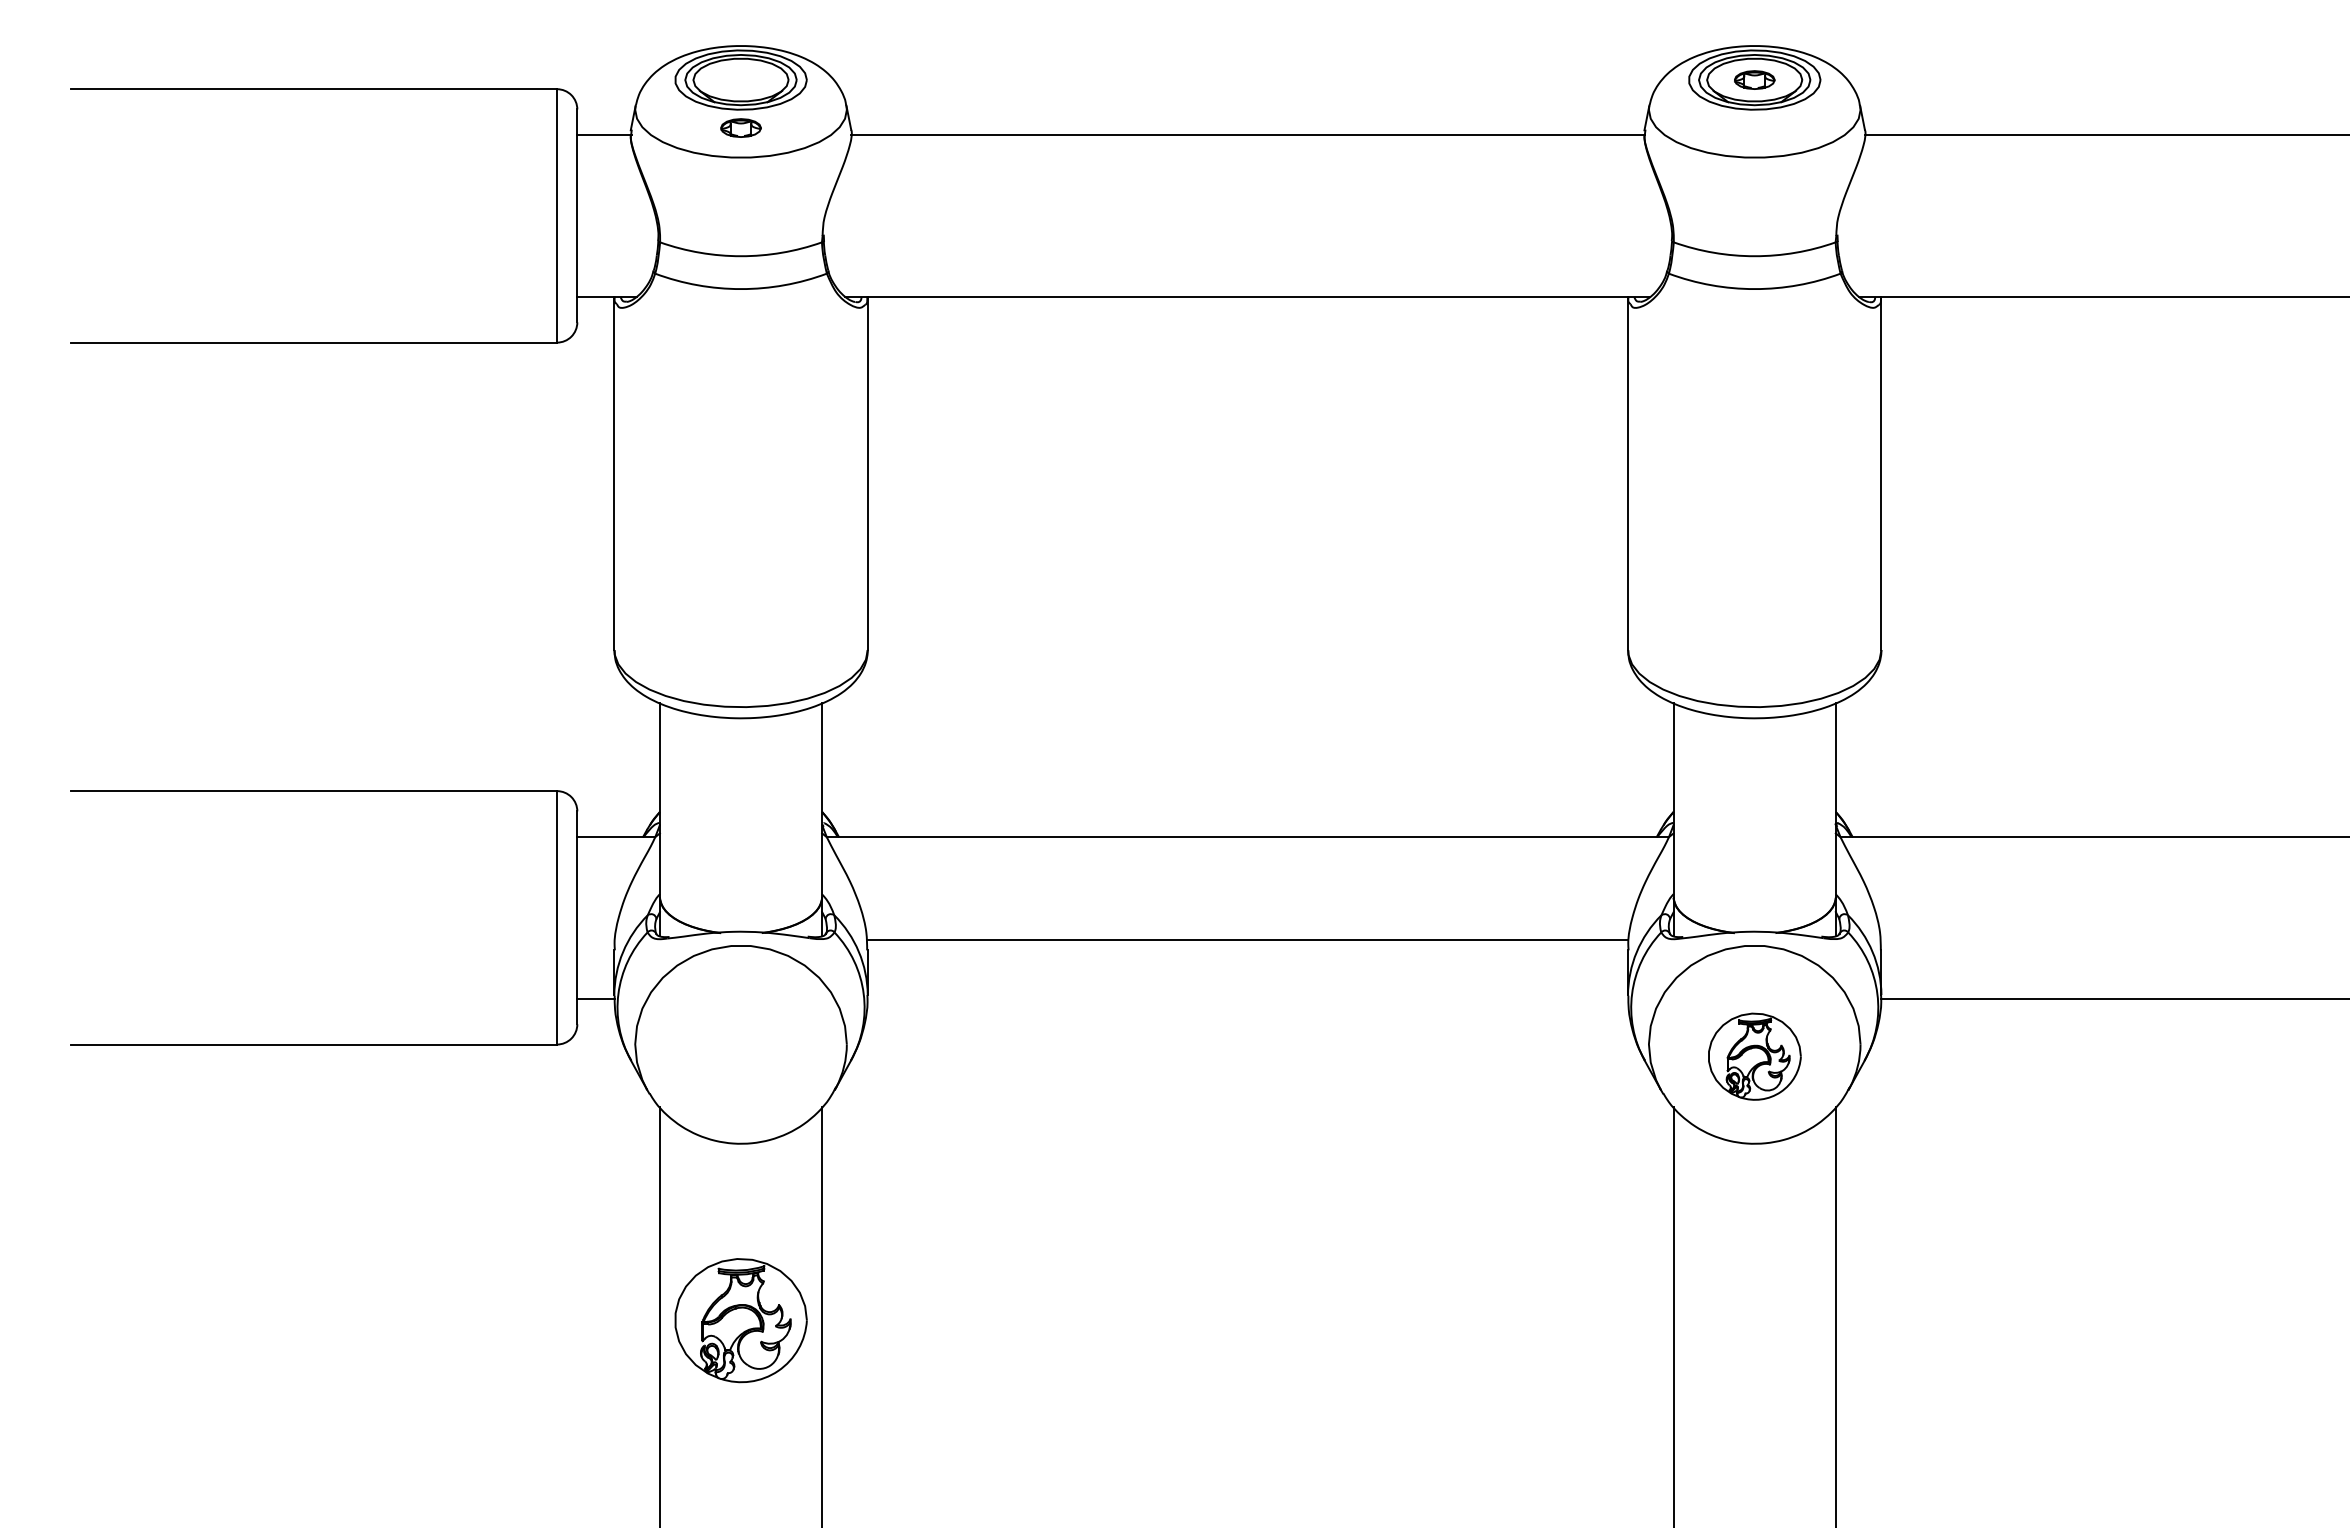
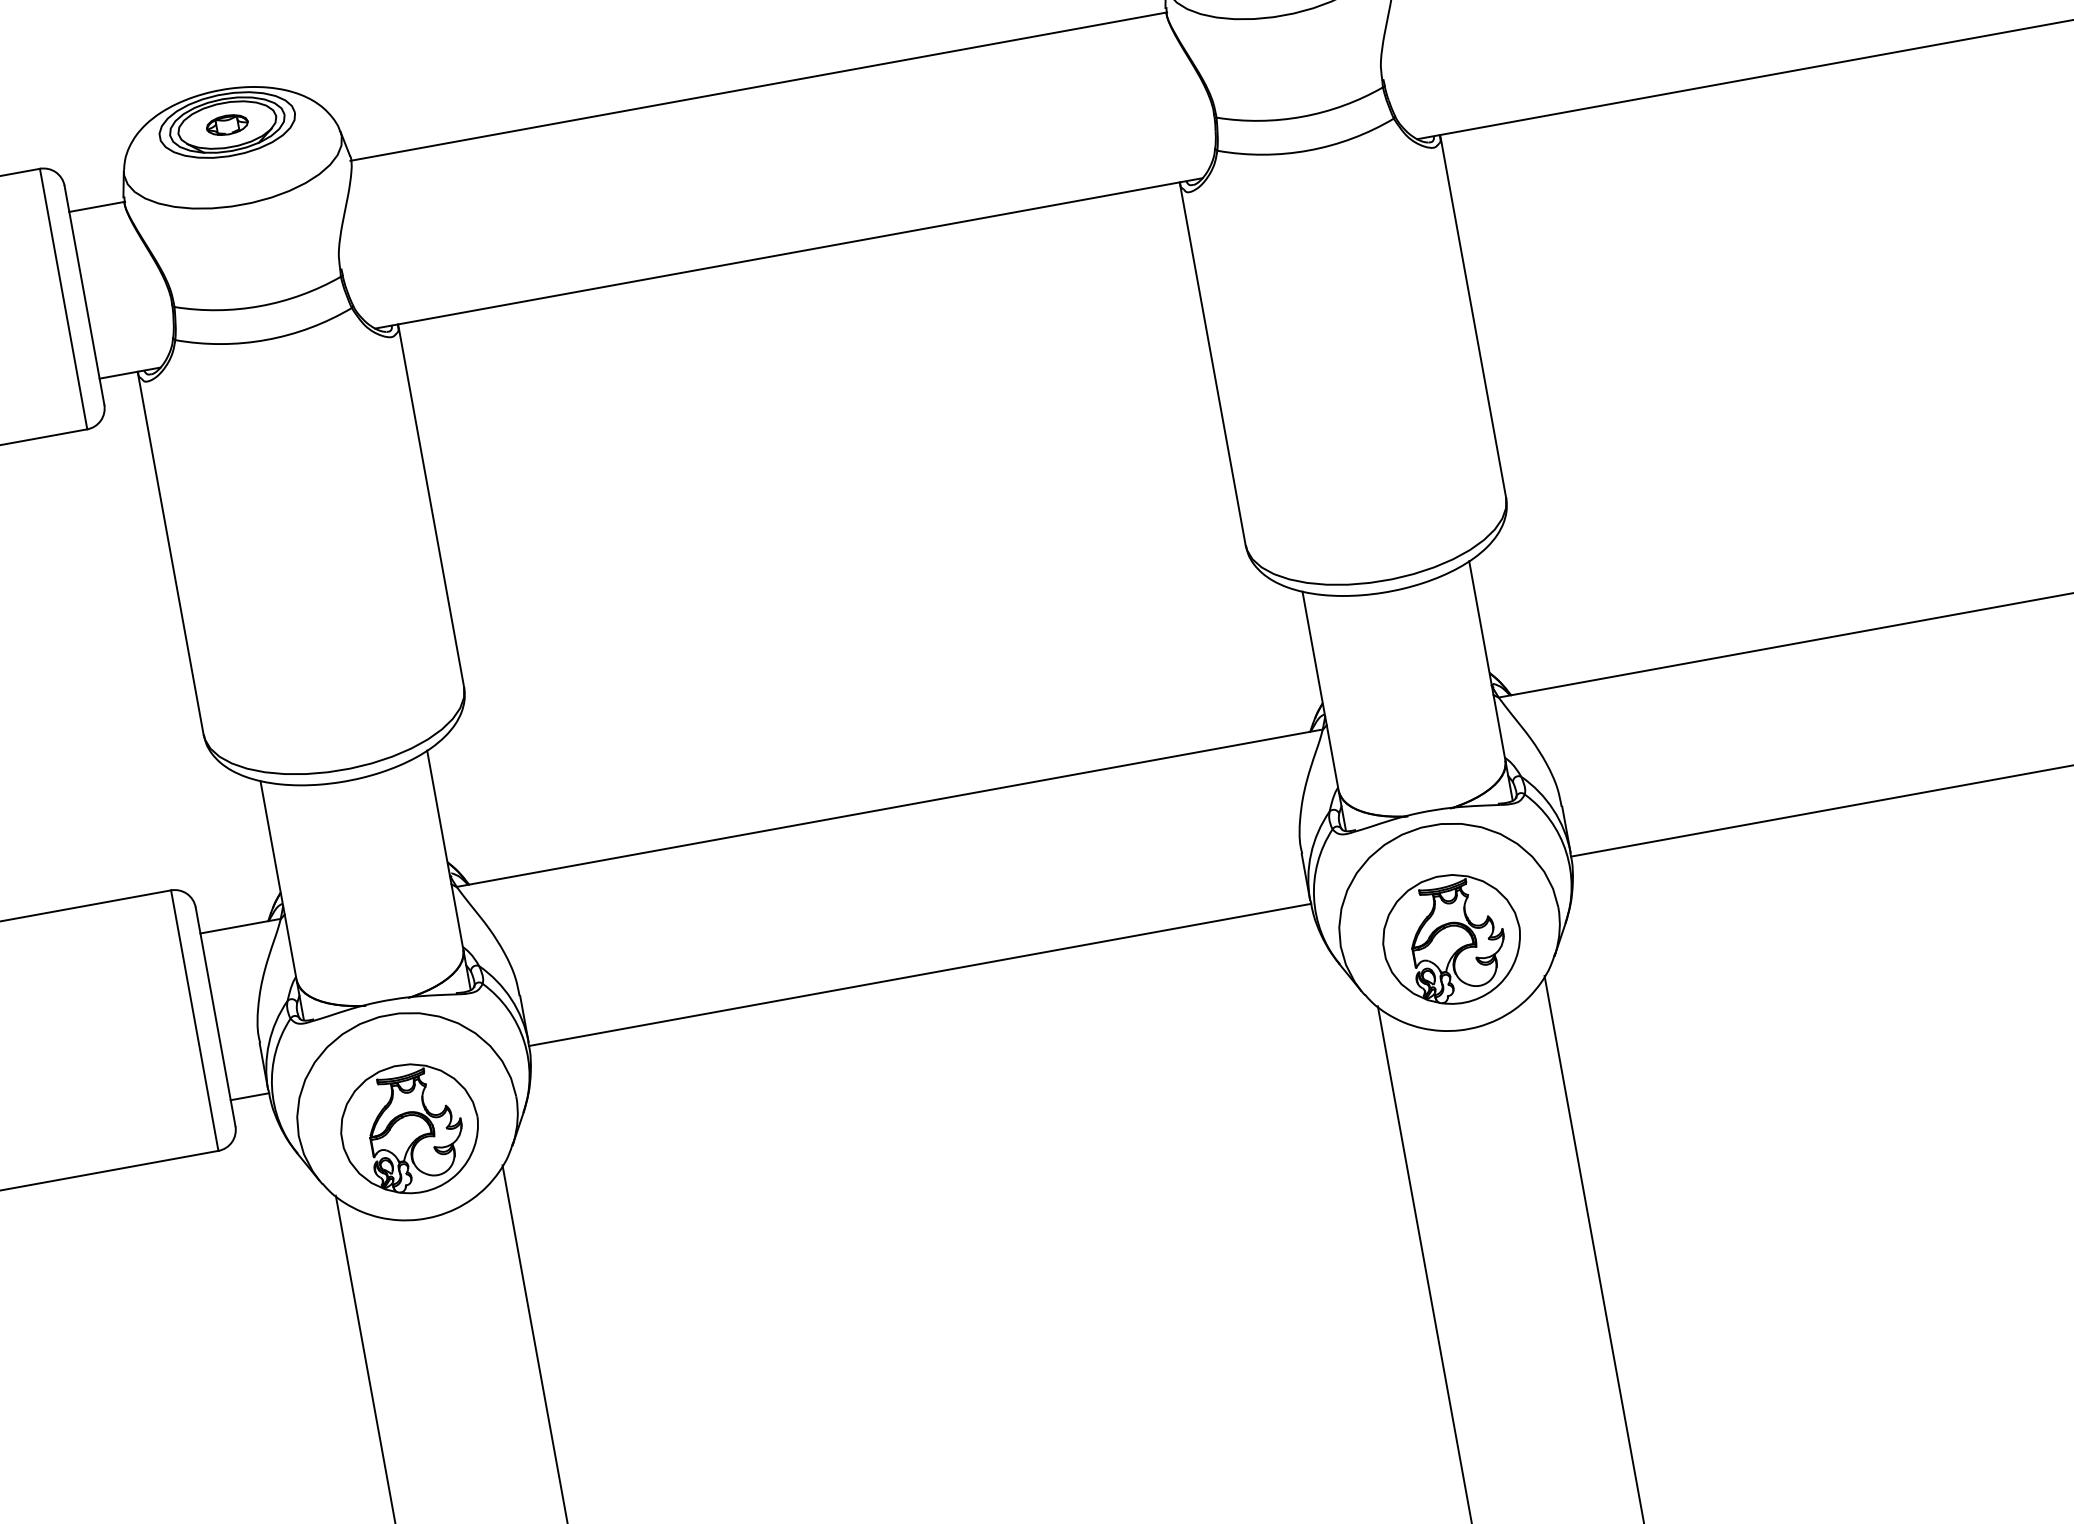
part: (740, 127) -> (226, 124), moved
line: (1247, 939) -> (919, 974), moved
part: (1754, 1056) -> (1451, 939), size x1.43
part: (740, 1320) -> (409, 1128), moved

